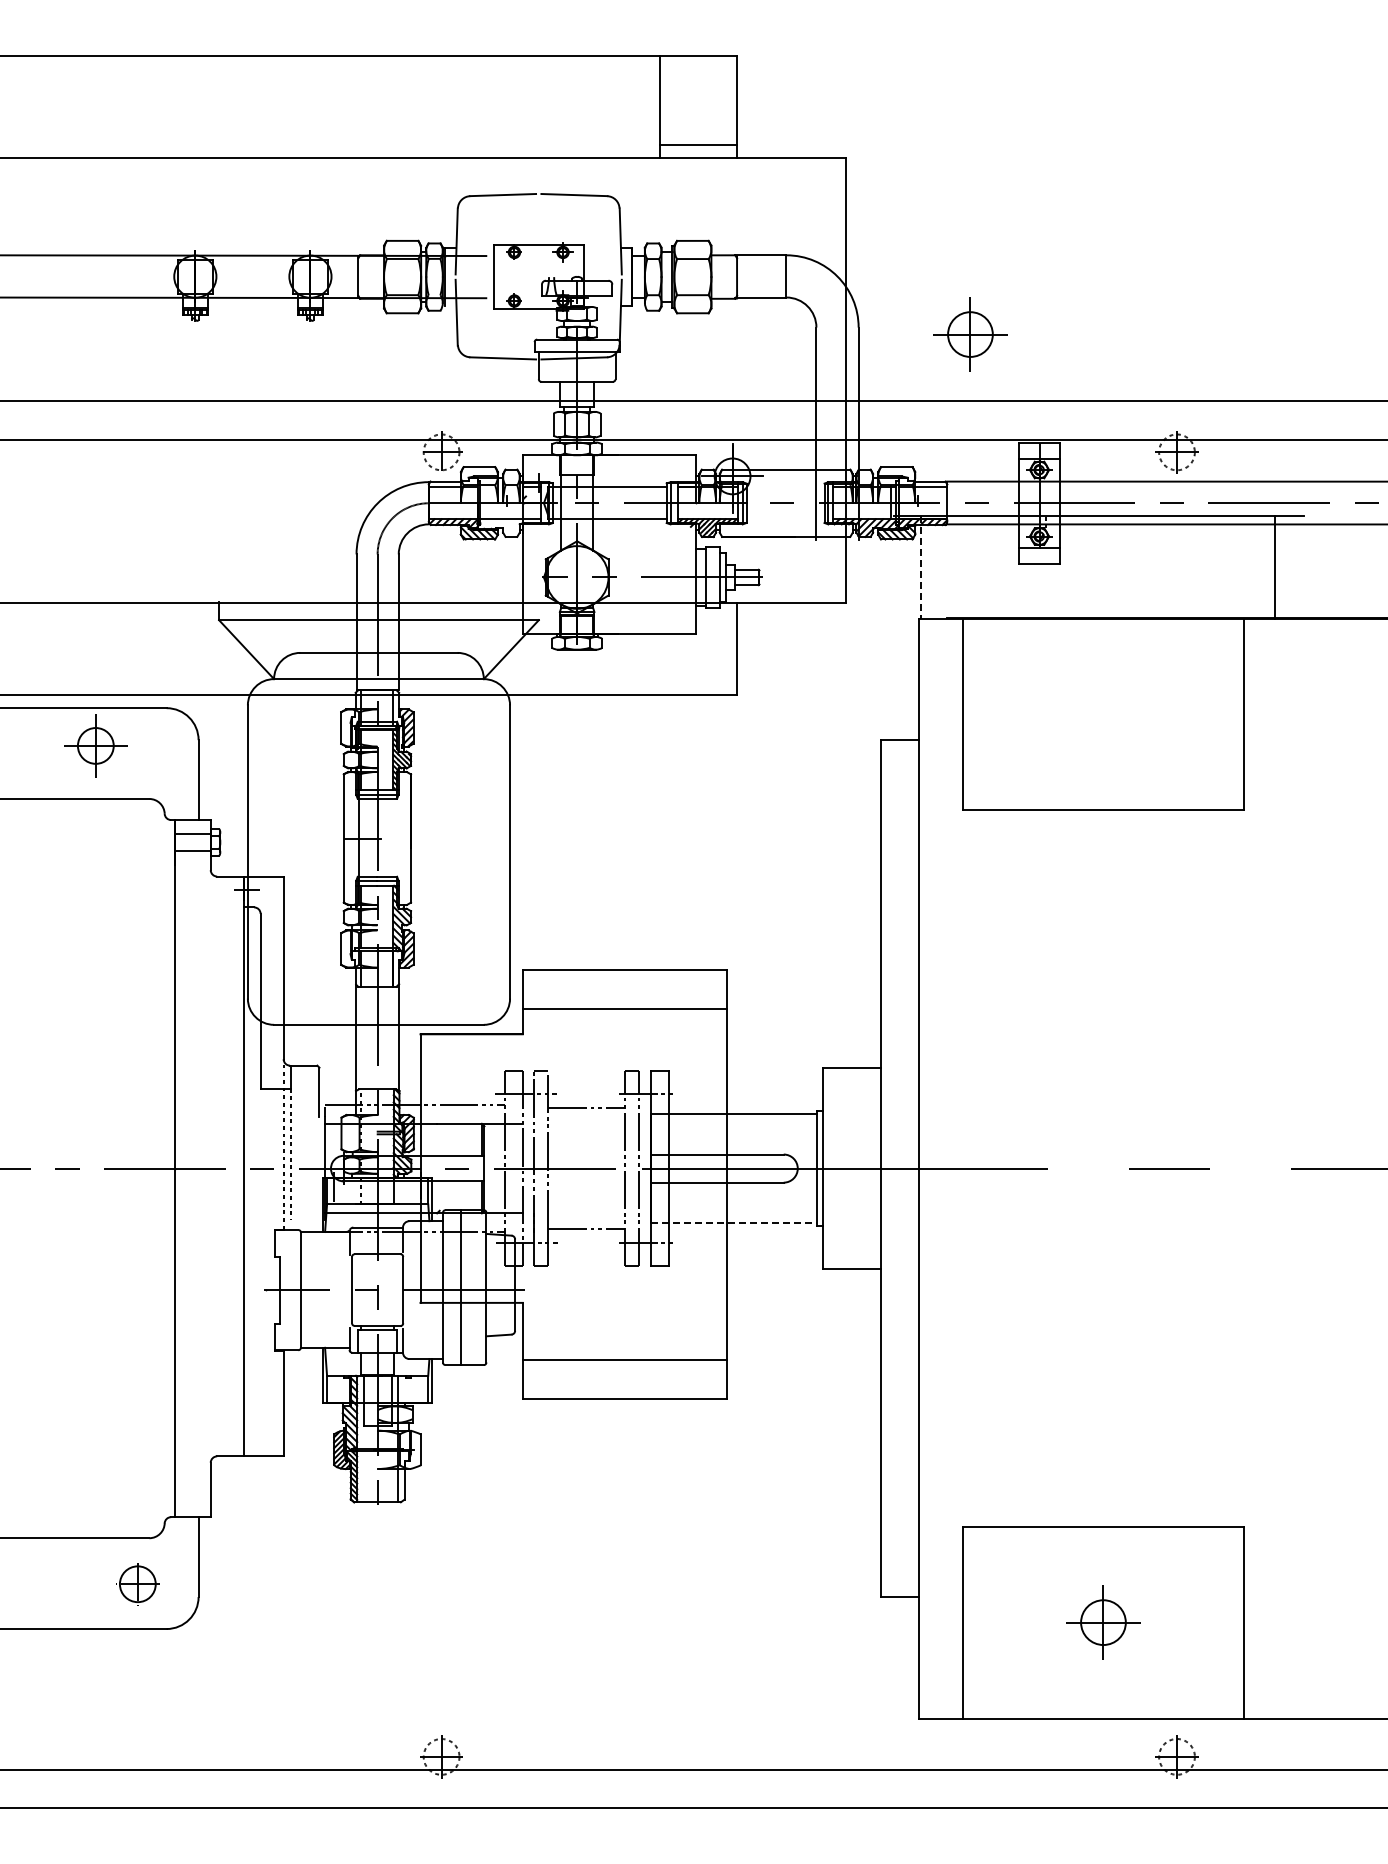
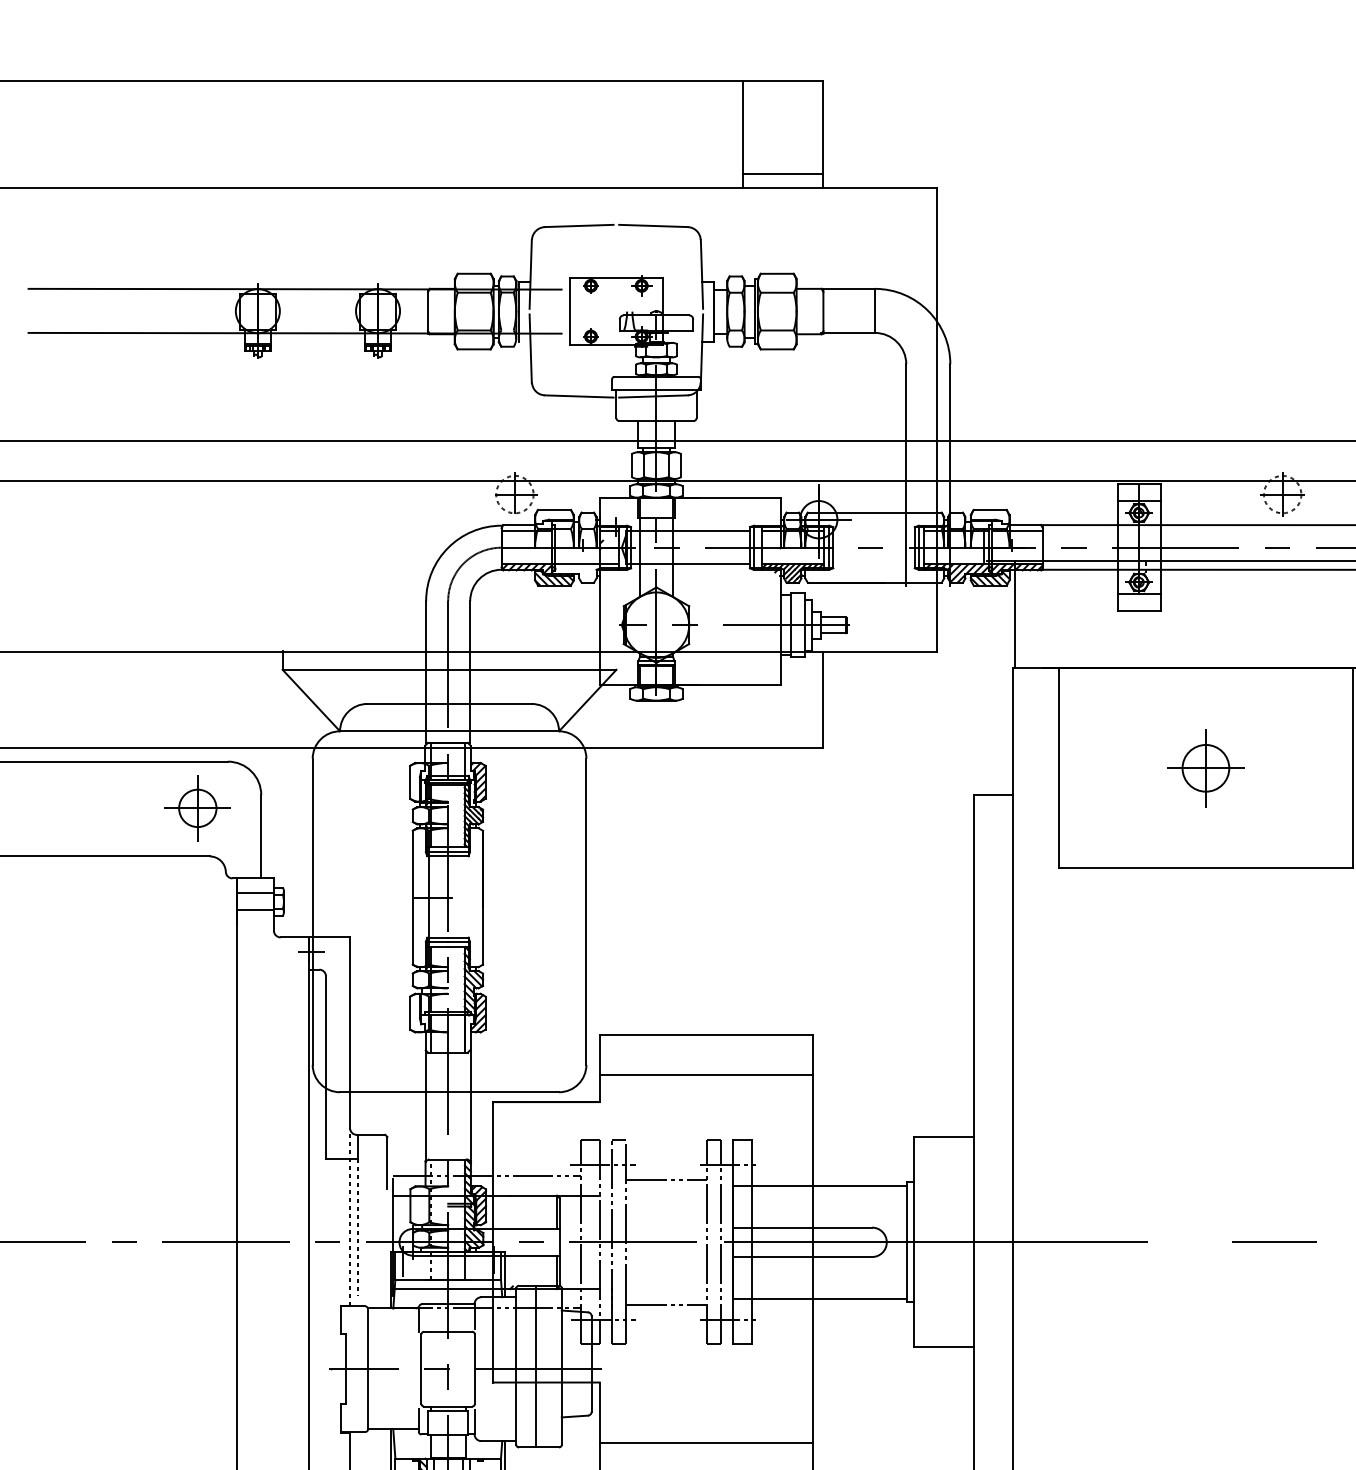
part: (970, 334) -> (1205, 768), moved
line: (920, 567) -> (1014, 614), dashed -> solid
part: (95, 745) -> (197, 807), moved
line: (734, 1222) -> (820, 1298), dashed -> solid

